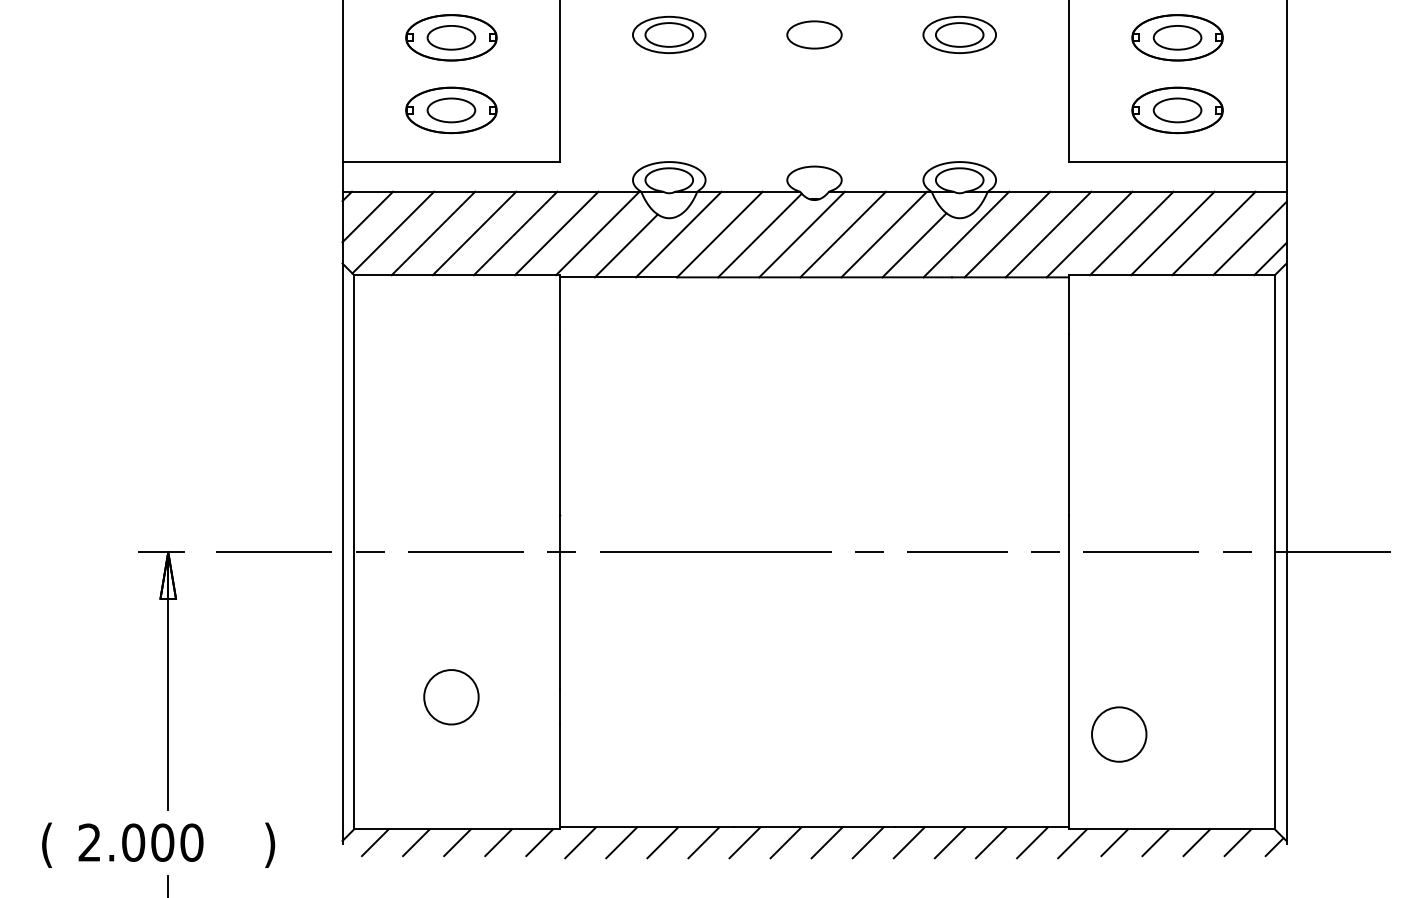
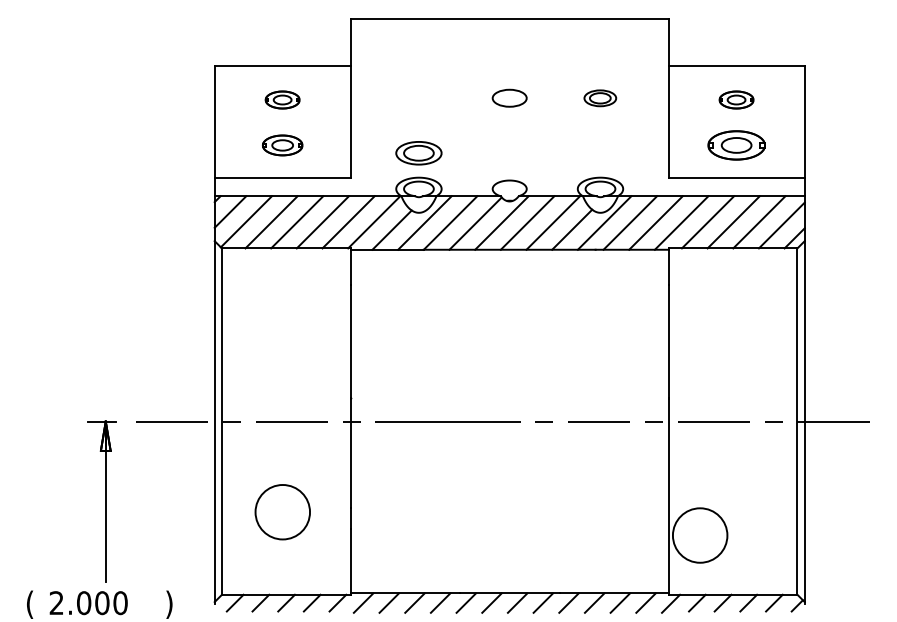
part: (668, 35) -> (418, 153), moved
part: (958, 35) -> (599, 98), size x0.7
part: (450, 36) -> (282, 99), size x0.6
part: (1177, 36) -> (736, 99), size x0.6
part: (450, 110) -> (282, 145), size x0.7
circle: (450, 697) -> (282, 512), size x1.6
circle: (1119, 734) -> (700, 535), size x1.6

